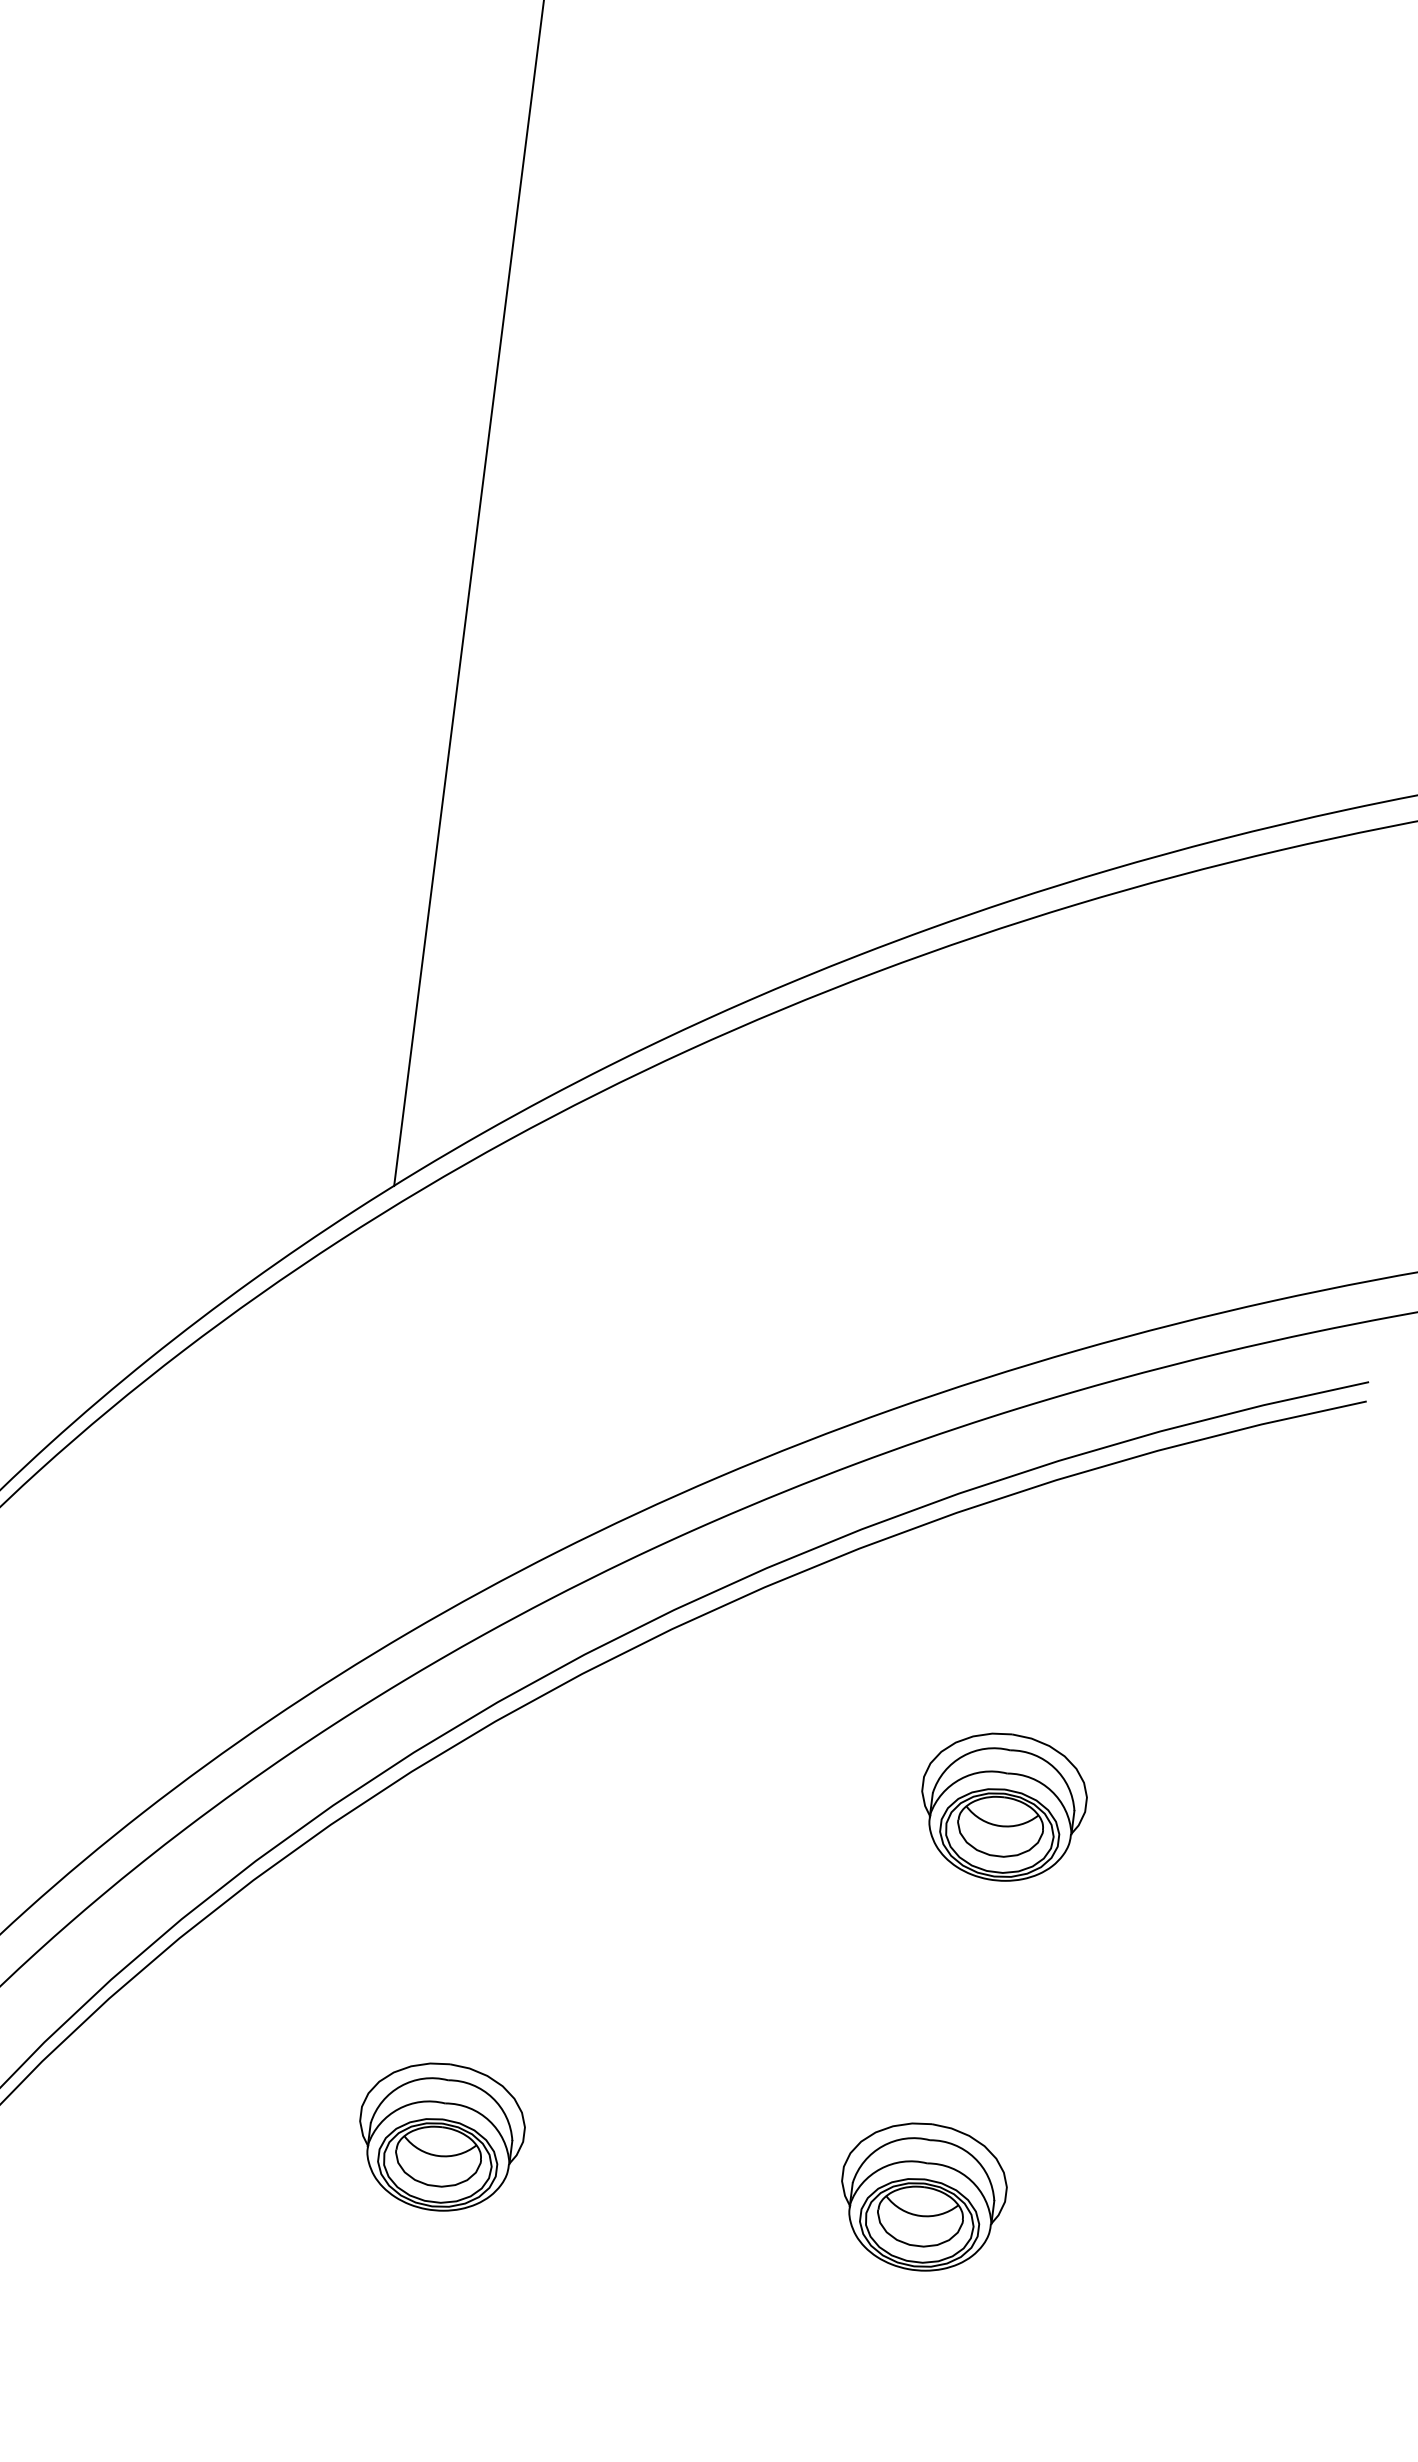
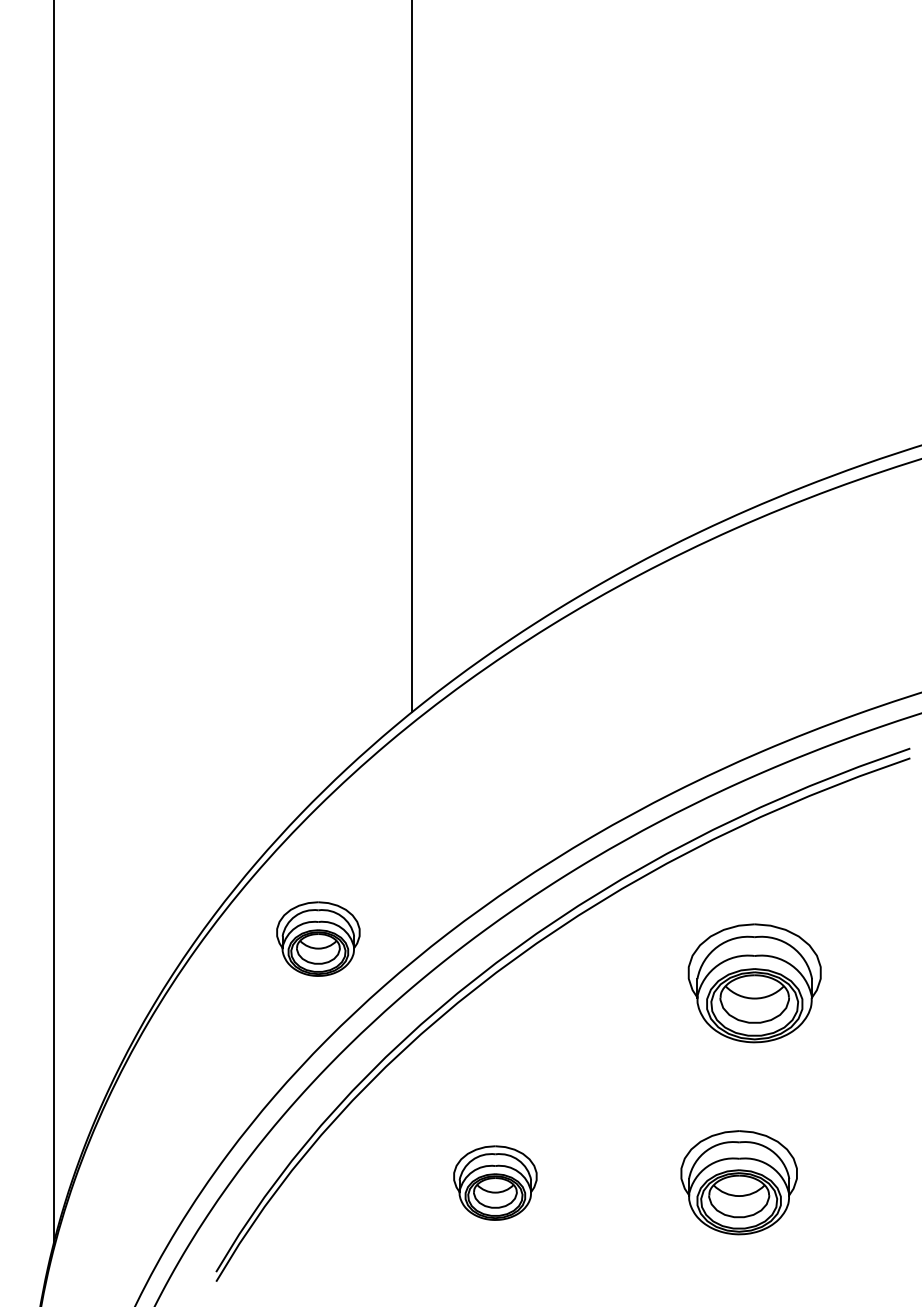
part: (152, 1609) -> (318, 938), added
part: (1002, 1807) -> (754, 983), size x1.6
part: (923, 2196) -> (739, 1182), size x1.4

